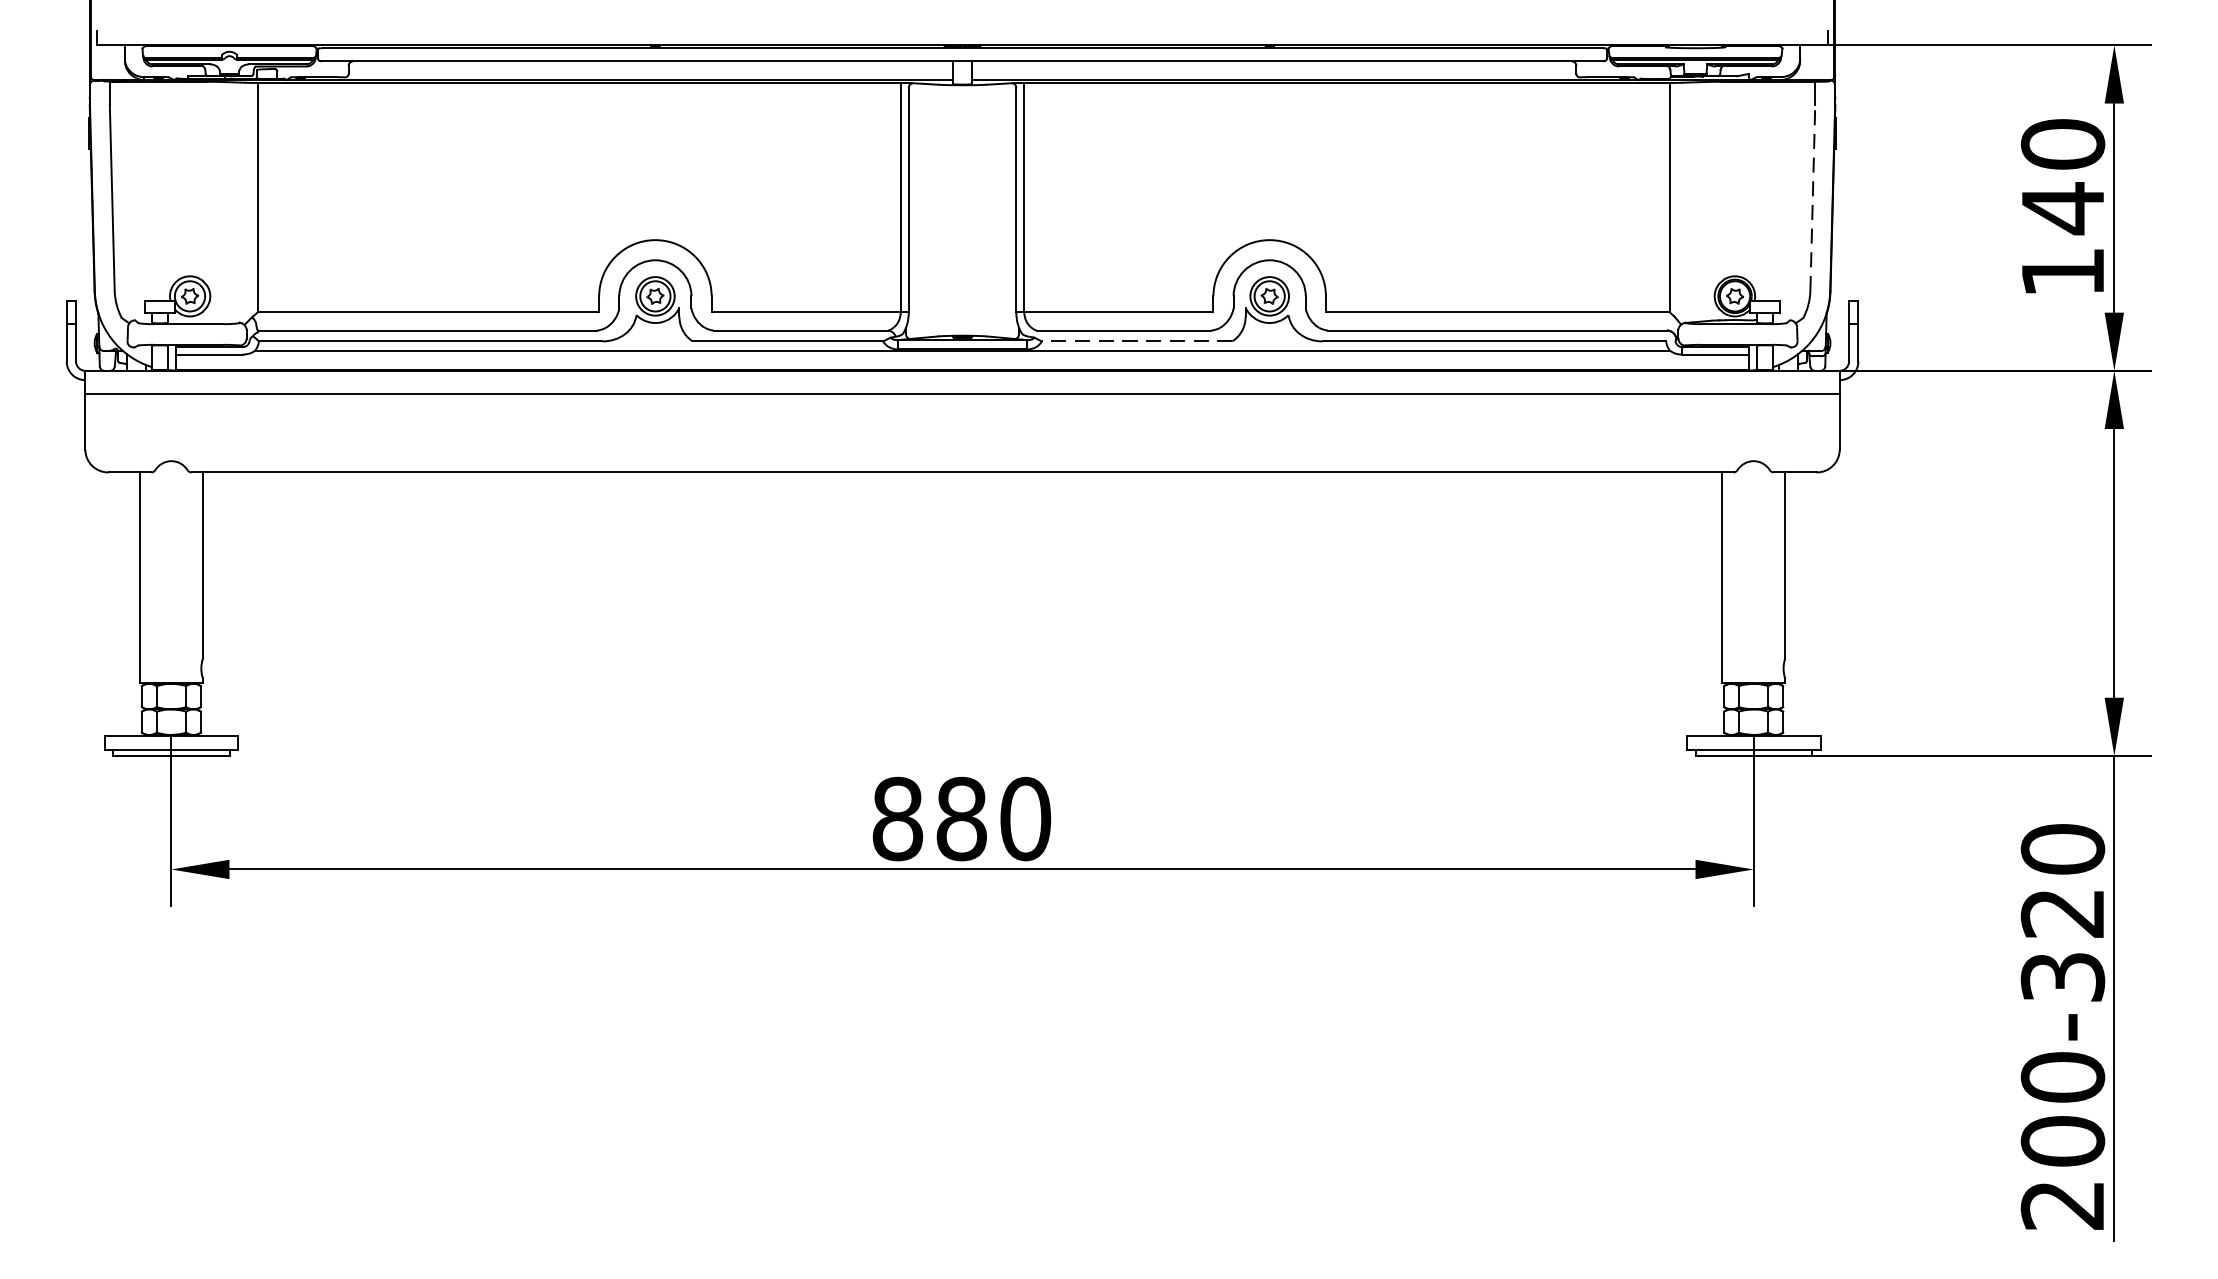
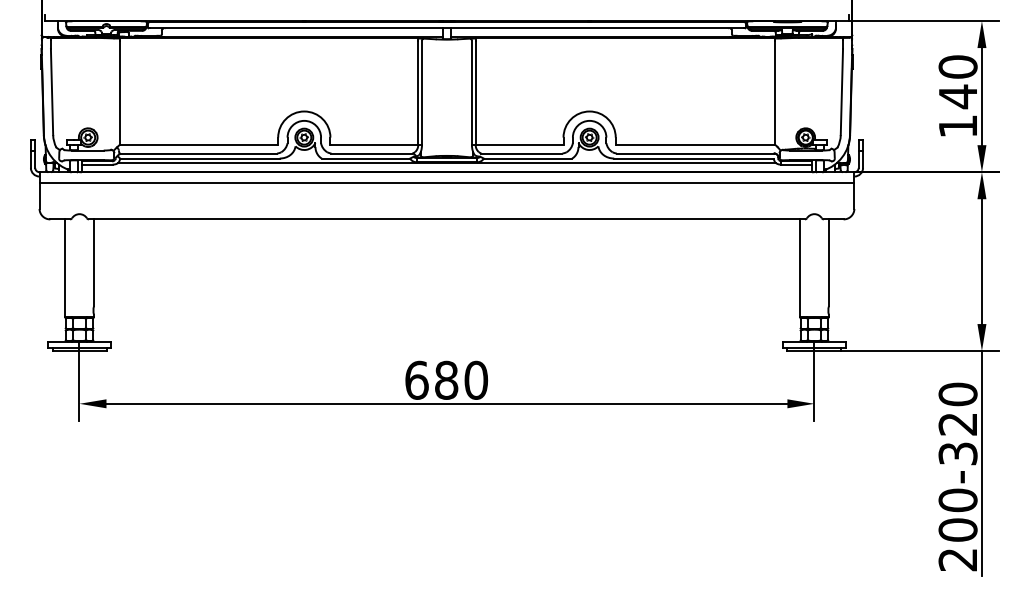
line: (1811, 197) -> (841, 91), dashed -> solid
line: (1135, 341) -> (527, 158), dashed -> solid
text: (896, 817) -> (416, 379), 880 -> 680

